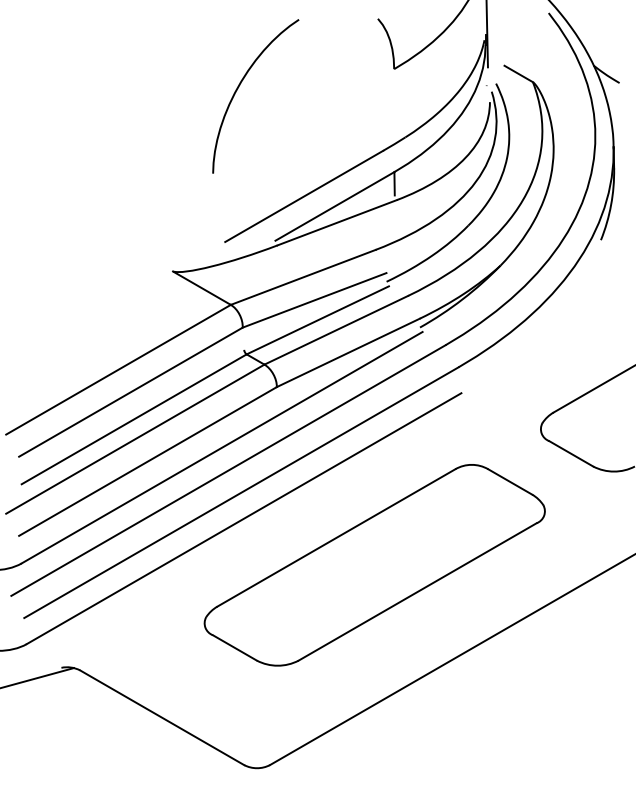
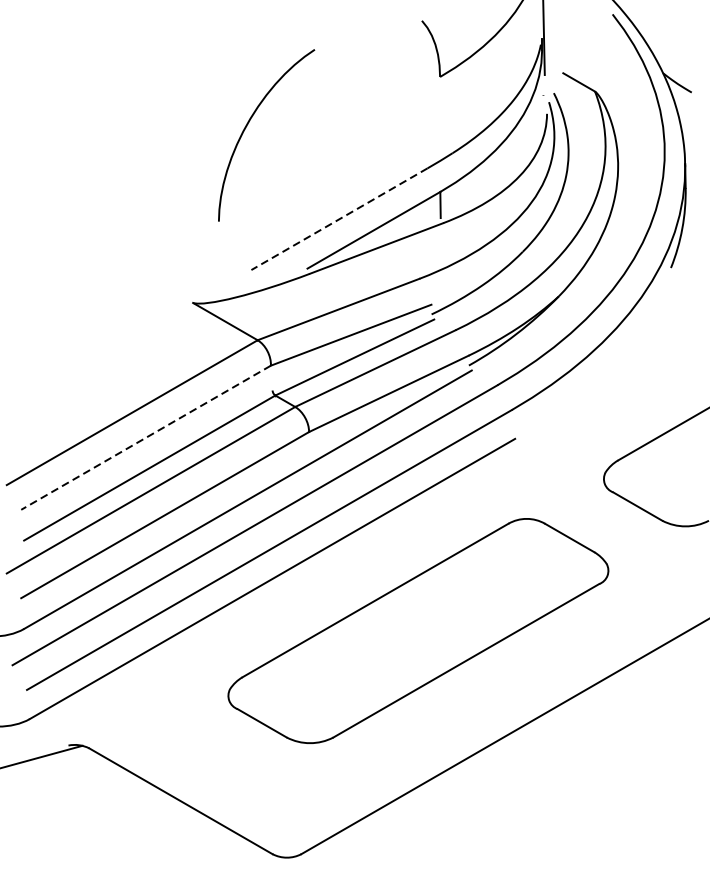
curve: (239, 87) -> (248, 125), moved
line: (303, 196) -> (338, 219), solid -> dashed
line: (130, 392) -> (145, 438), solid -> dashed

